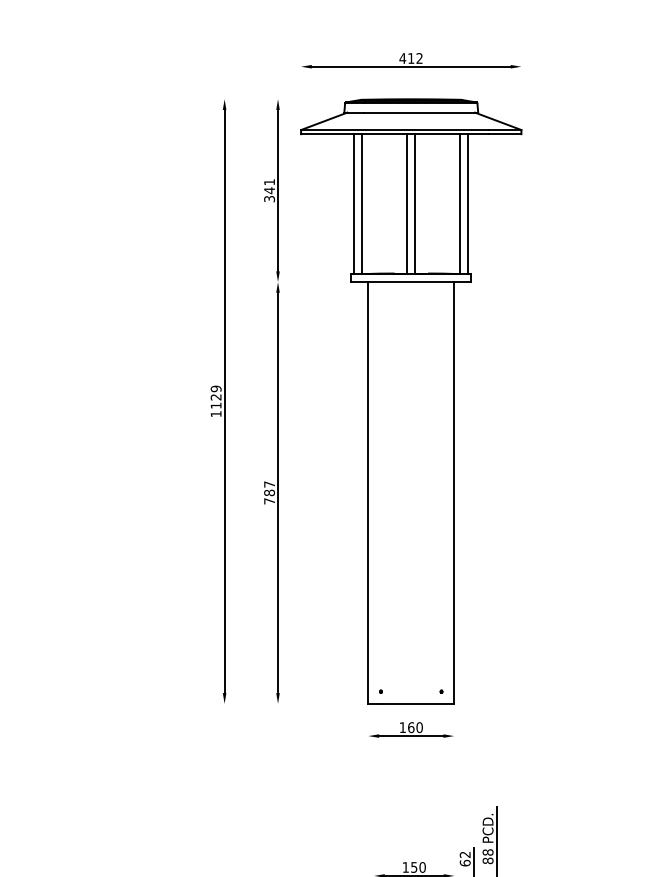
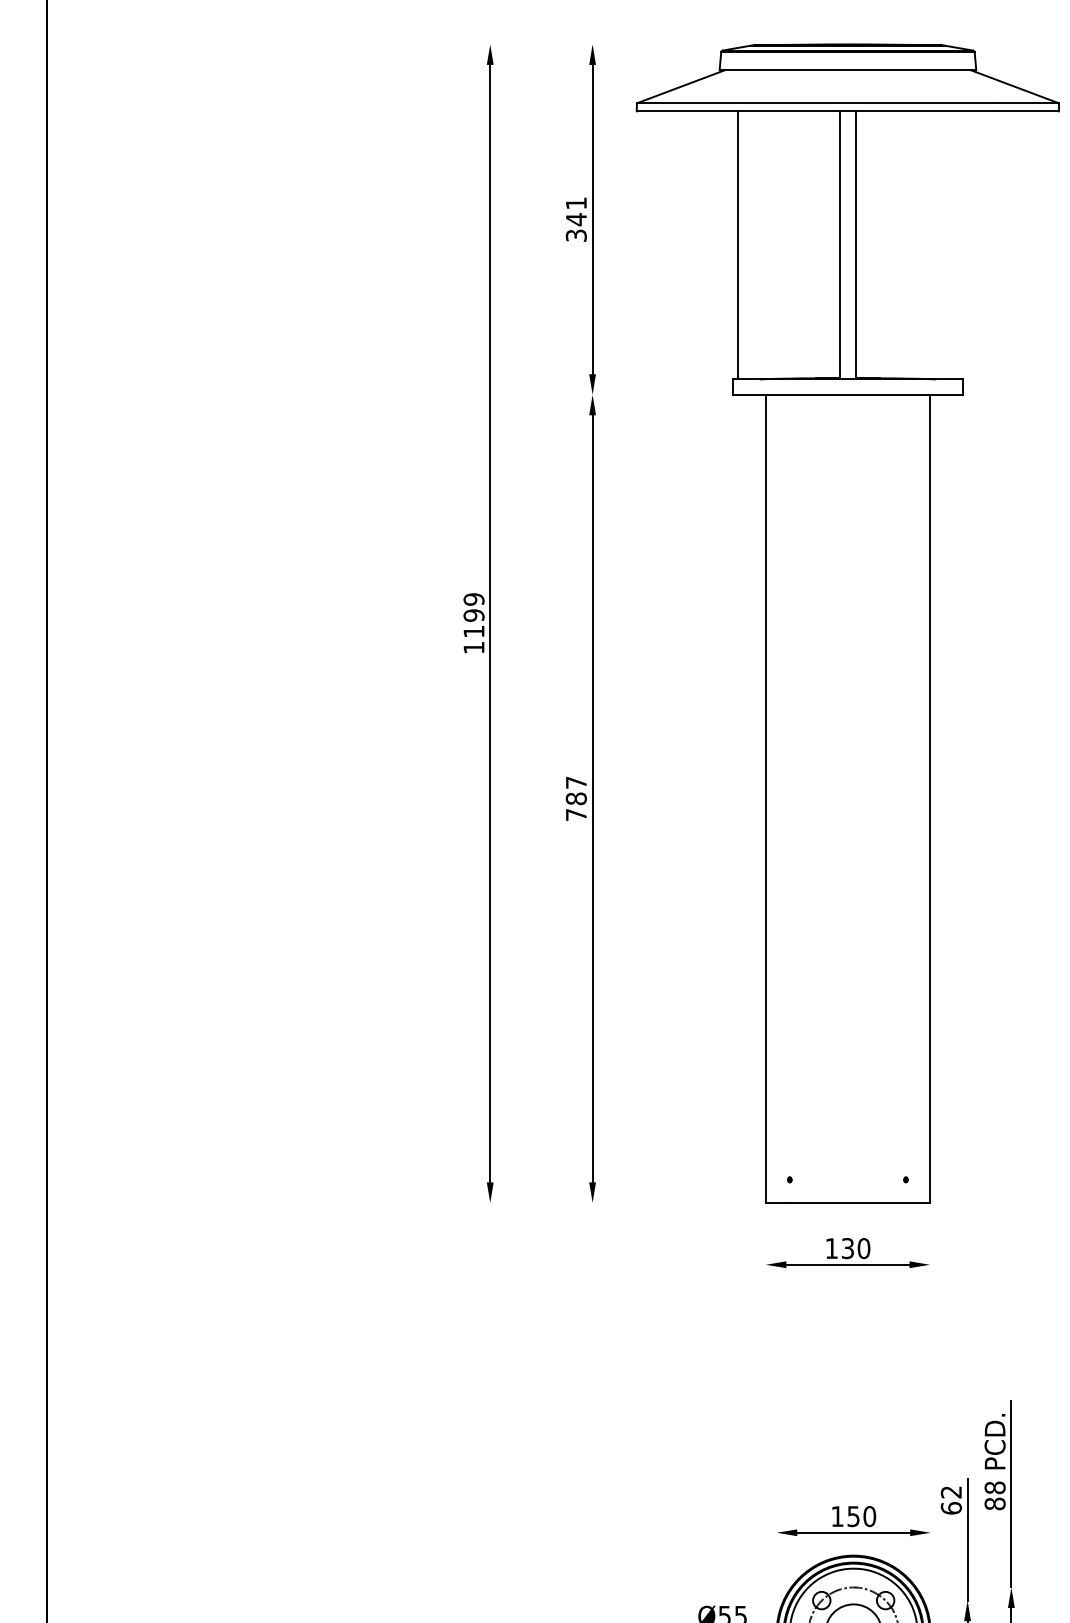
line: (362, 204) -> (754, 246), removed
line: (460, 204) -> (942, 246), removed
line: (468, 204) -> (957, 246), removed
text: (215, 397) -> (472, 615), 1129 -> 1199
text: (411, 727) -> (848, 1248), 160 -> 130

